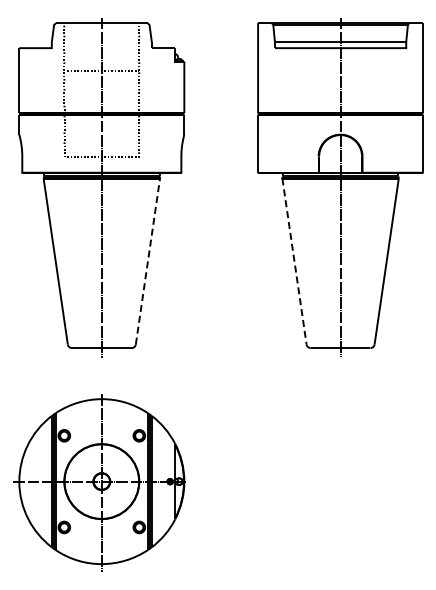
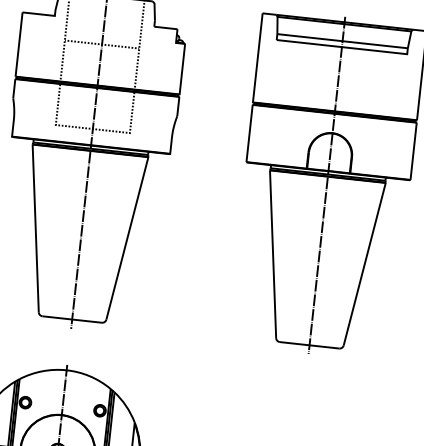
line: (148, 260) -> (128, 237), dashed -> solid
line: (294, 261) -> (273, 254), dashed -> solid

